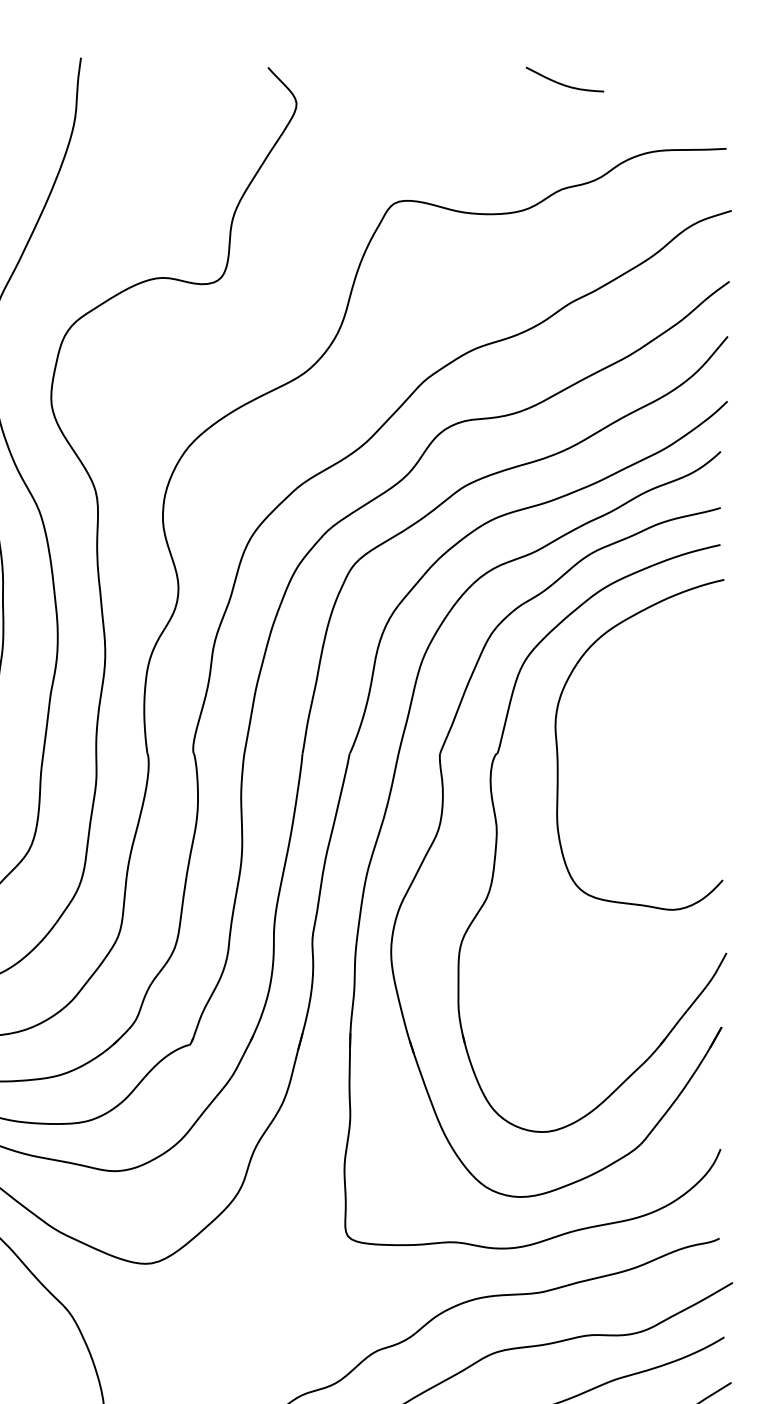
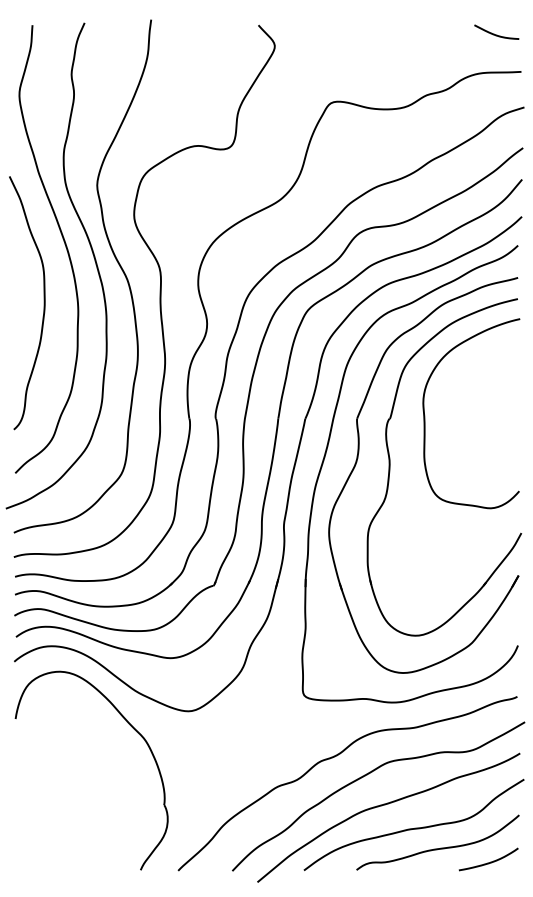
curve: (561, 81) -> (494, 33), moved

